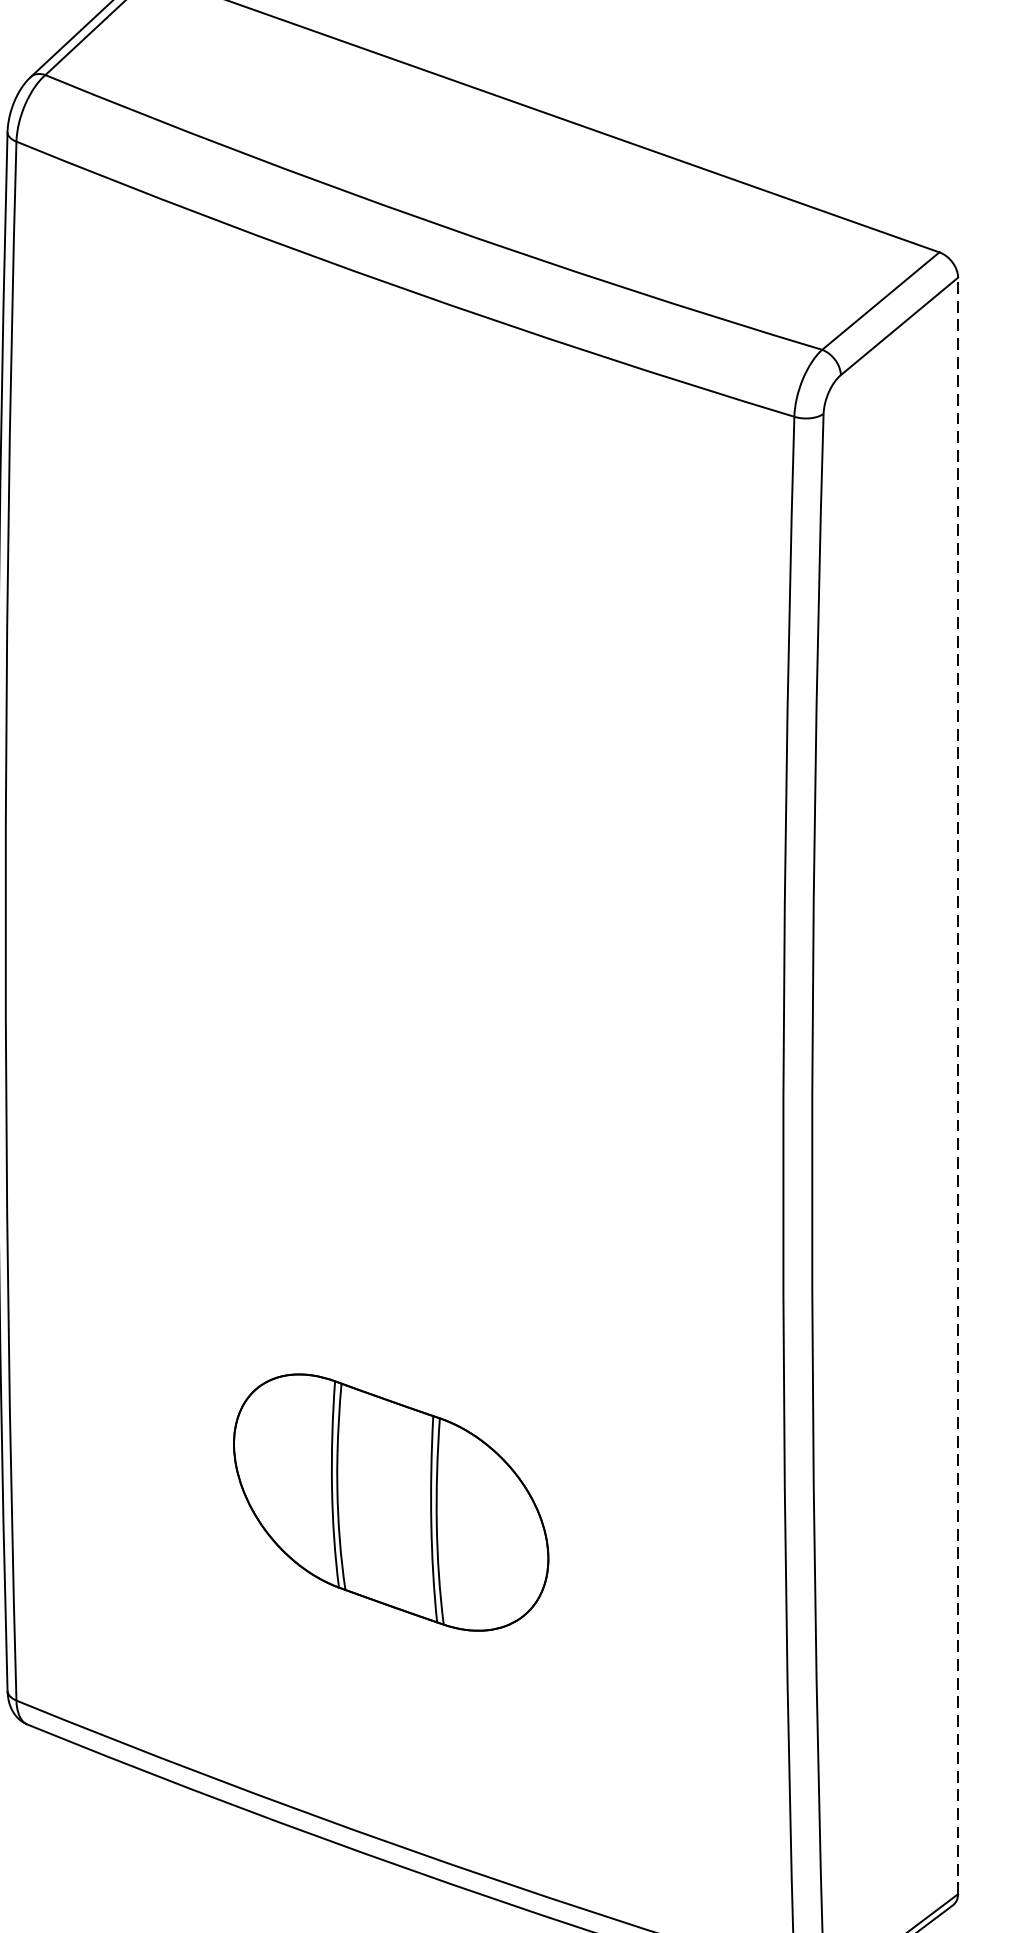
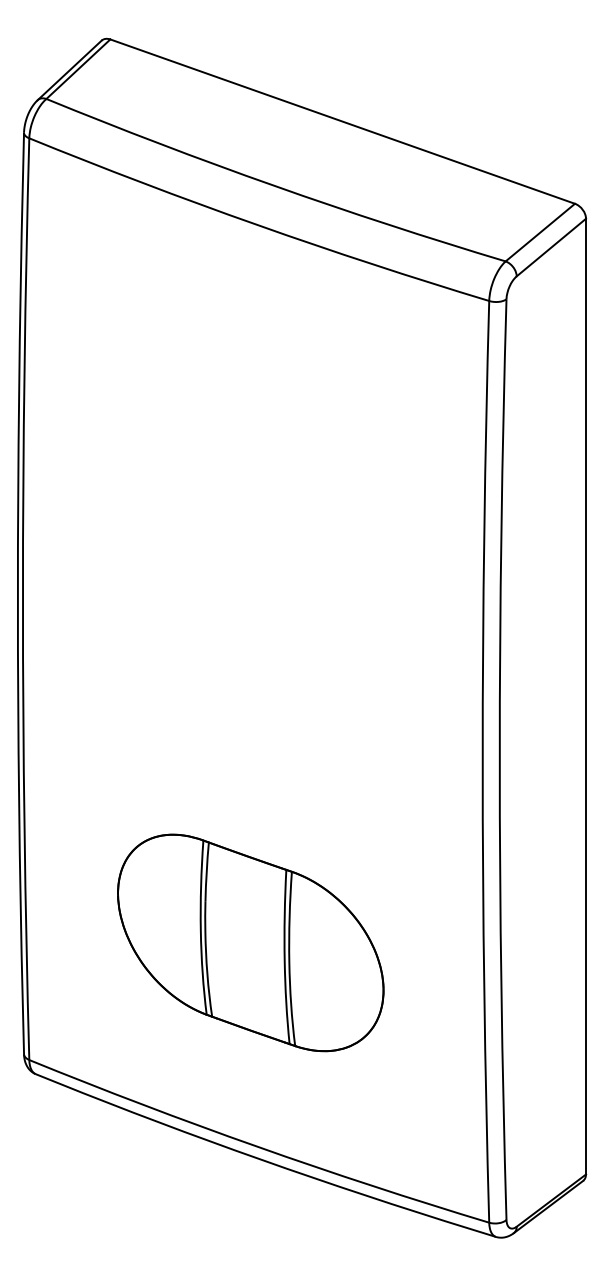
line: (958, 1085) -> (586, 696), dashed -> solid
part: (390, 1501) -> (250, 942), size x1.43

